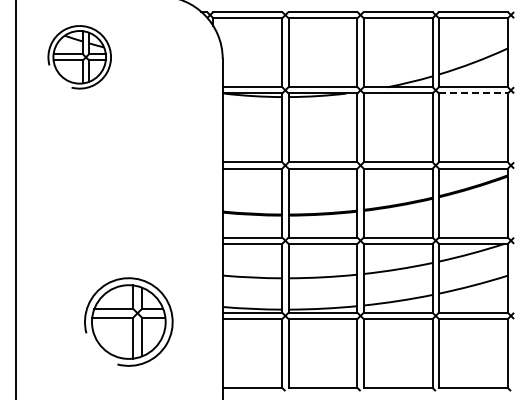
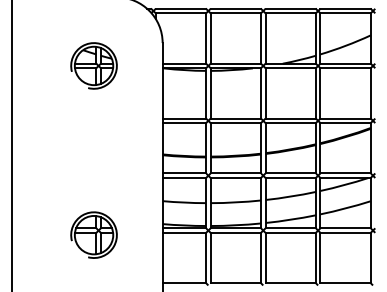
part: (79, 57) -> (93, 66), moved
line: (473, 93) -> (345, 68), dashed -> solid
part: (128, 322) -> (93, 235), size x0.71

